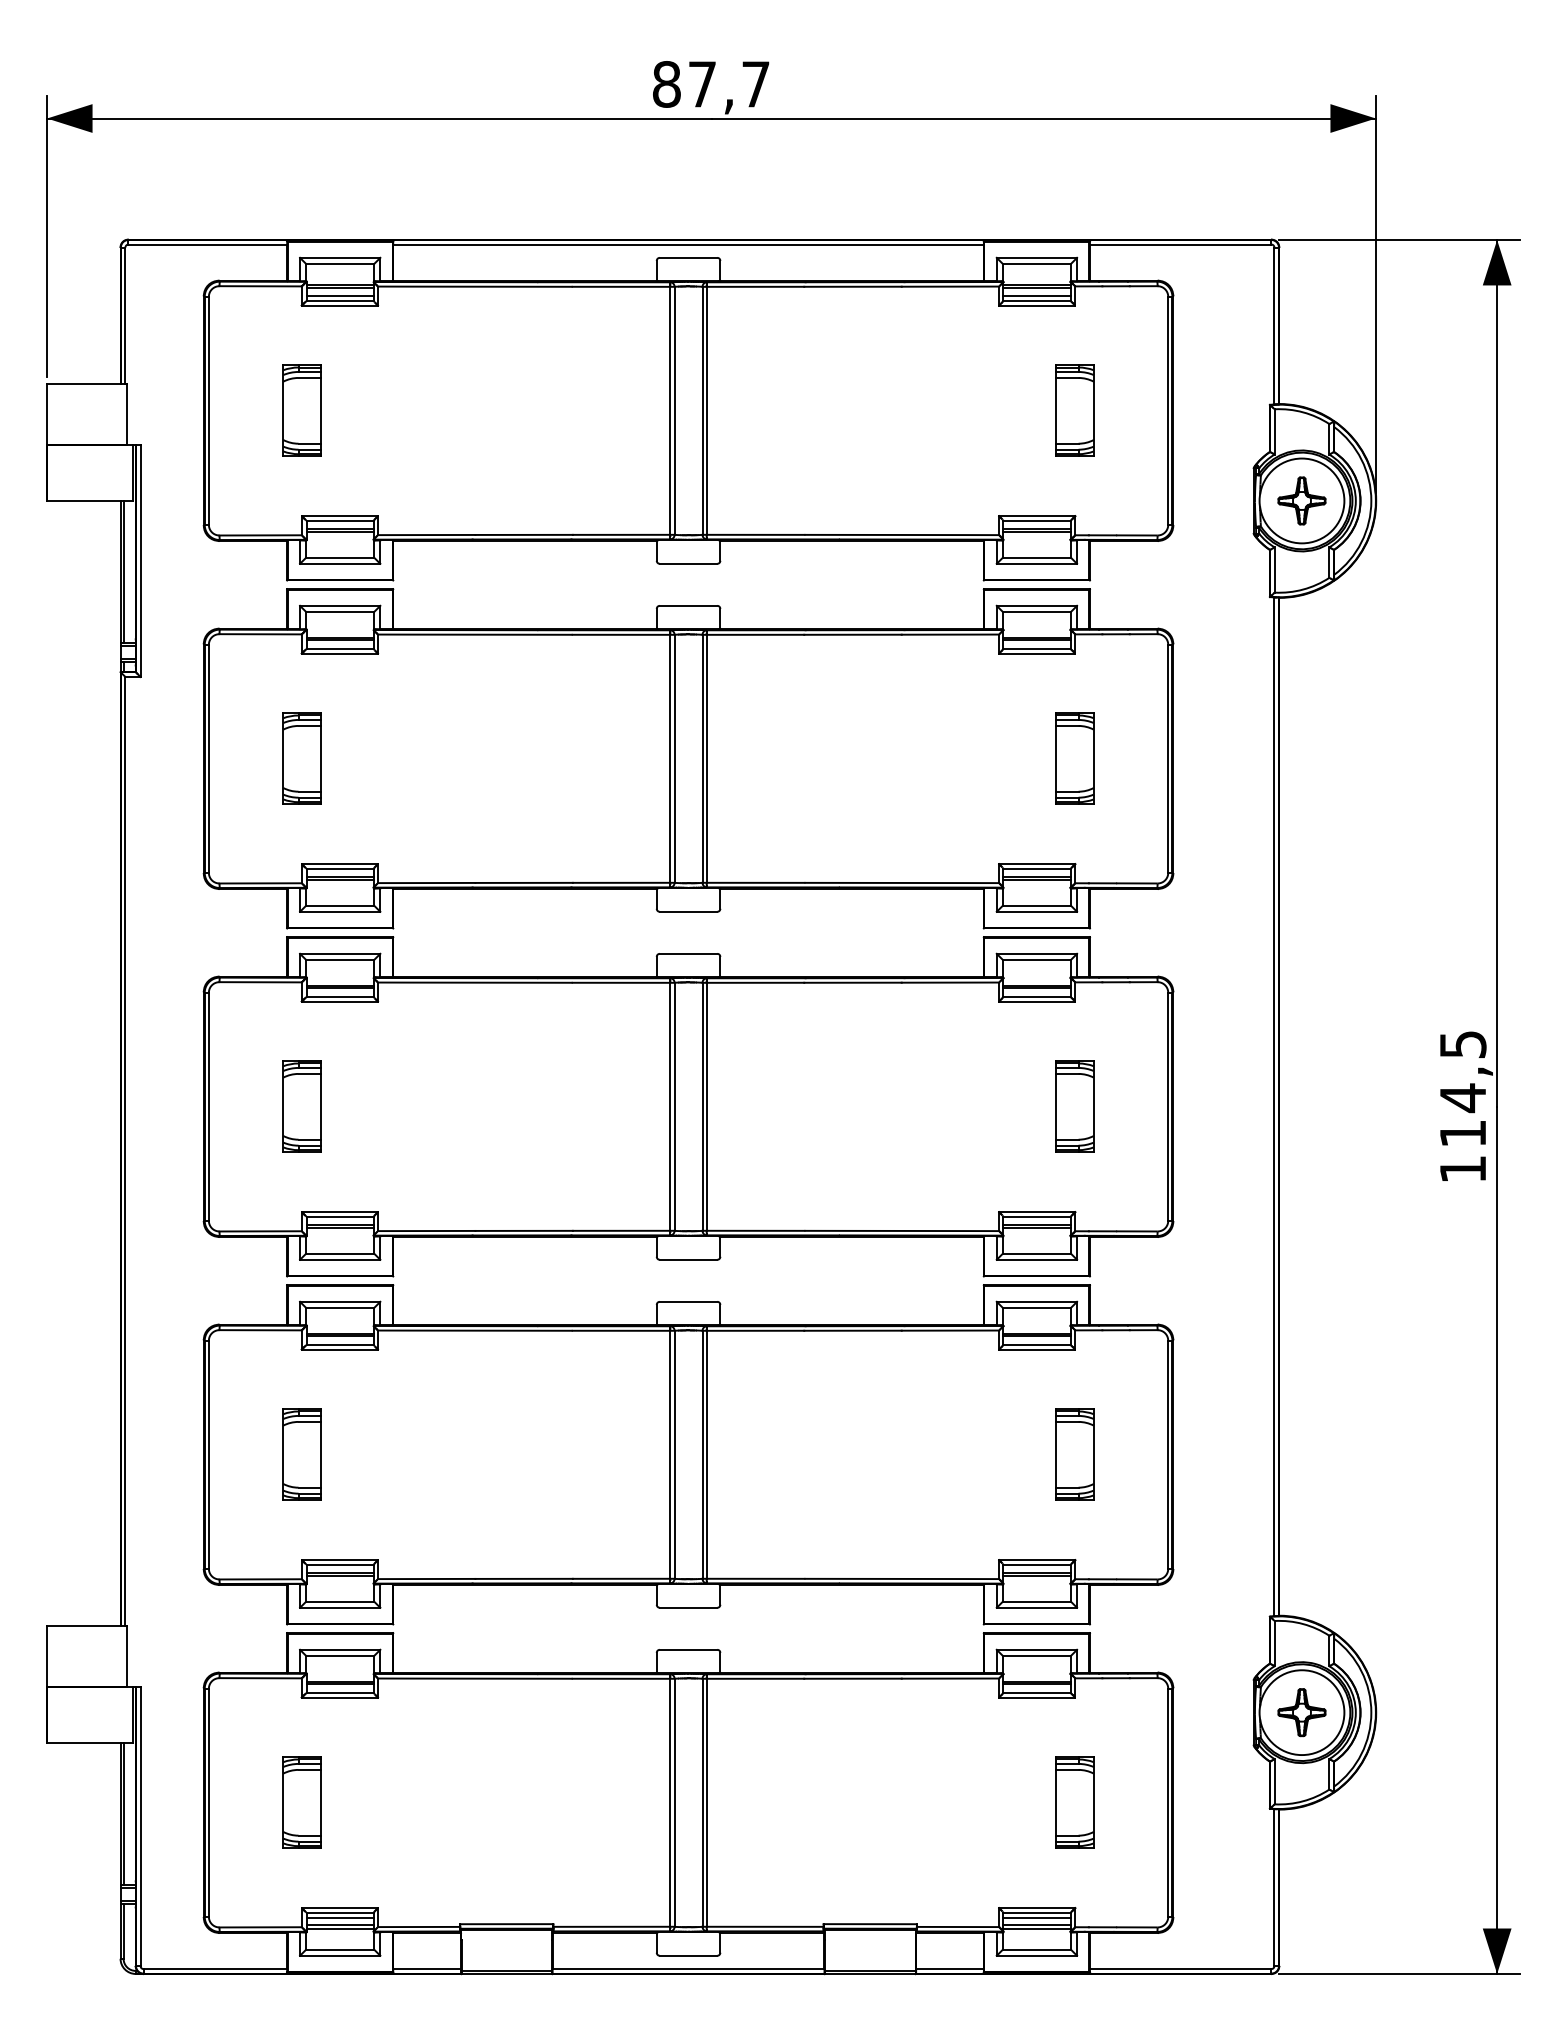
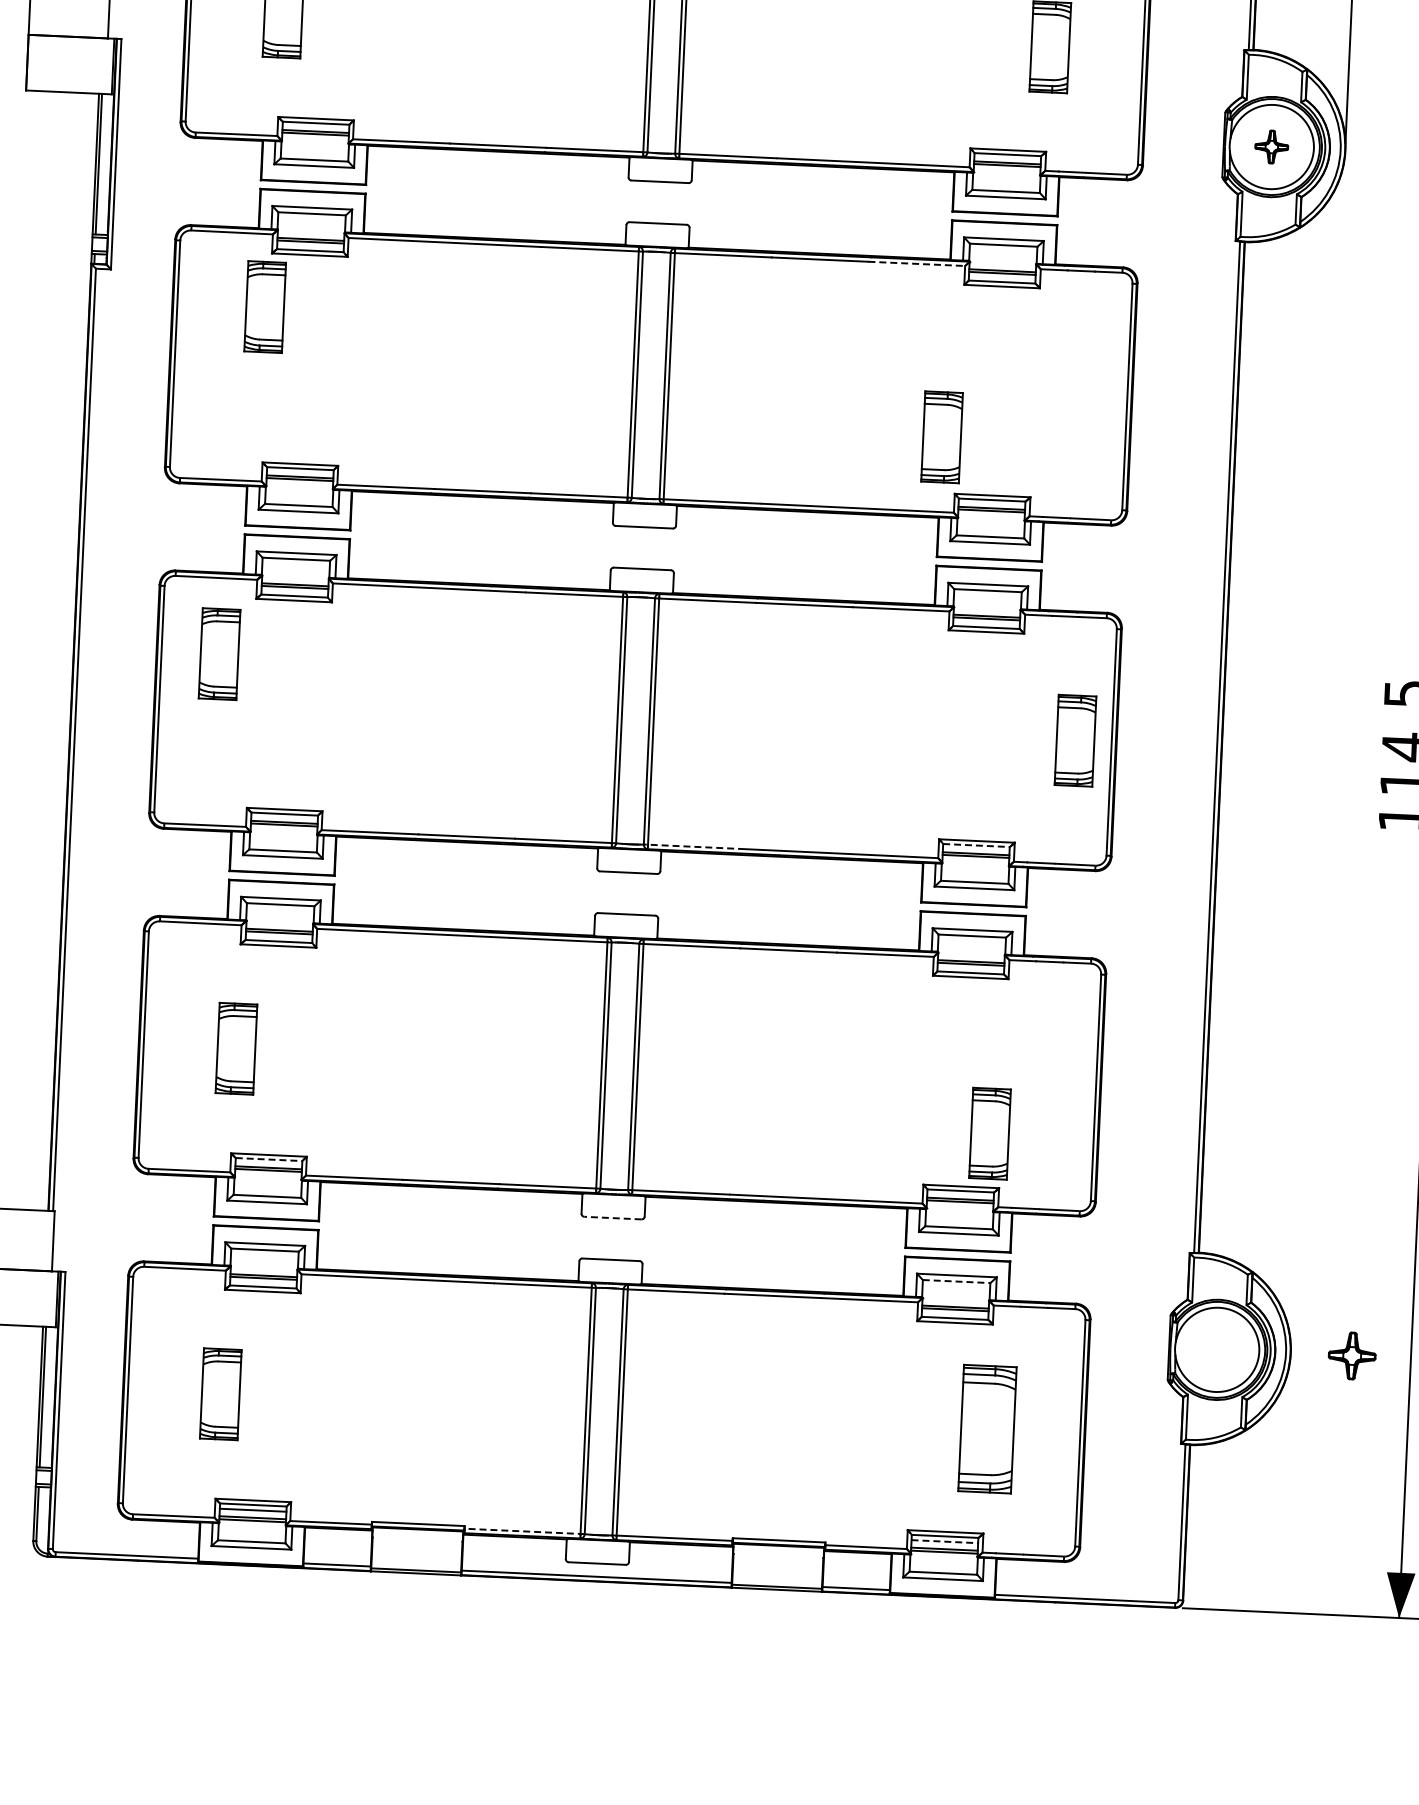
part: (1301, 500) -> (1271, 146), size x0.7
line: (950, 634) -> (916, 263), solid -> dashed
part: (301, 758) -> (264, 306), moved
part: (1074, 758) -> (941, 436), moved
part: (301, 1106) -> (218, 653), moved
part: (1074, 1106) -> (1075, 740), moved
line: (1036, 1216) -> (976, 845), solid -> dashed
line: (753, 1230) -> (694, 846), solid -> dashed
part: (1074, 1454) -> (989, 1133), moved
line: (340, 1564) -> (269, 1159), solid -> dashed
line: (688, 1607) -> (612, 1217), solid -> dashed
line: (1037, 1655) -> (957, 1281), solid -> dashed
part: (1301, 1712) -> (1351, 1355), moved
part: (1074, 1802) -> (987, 1428), size x1.4
line: (1036, 1917) -> (944, 1541), solid -> dashed
line: (614, 1926) -> (525, 1531), solid -> dashed

